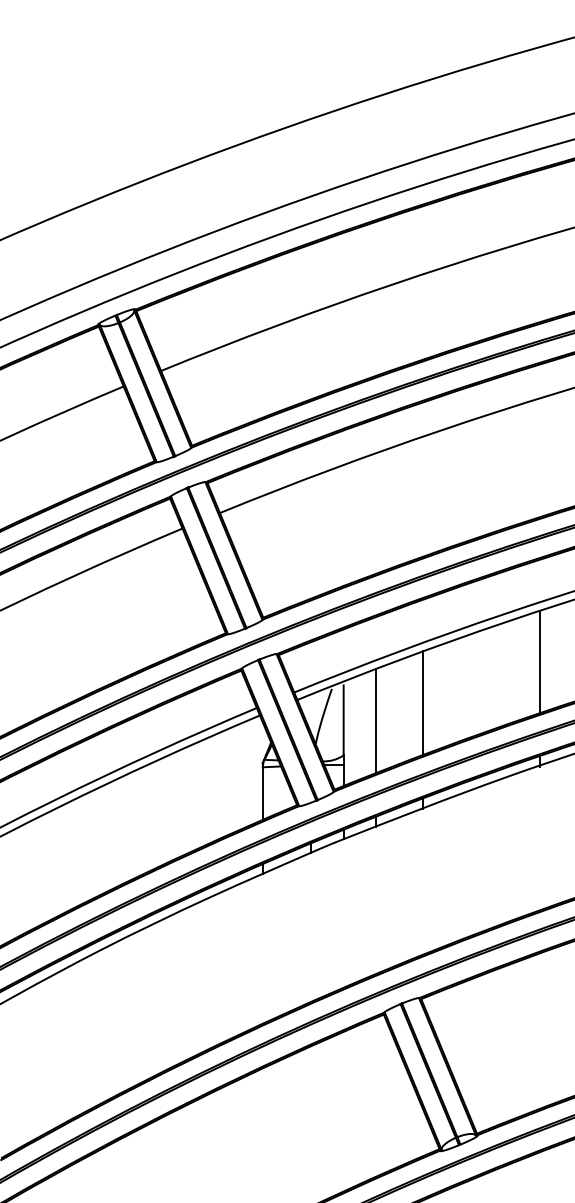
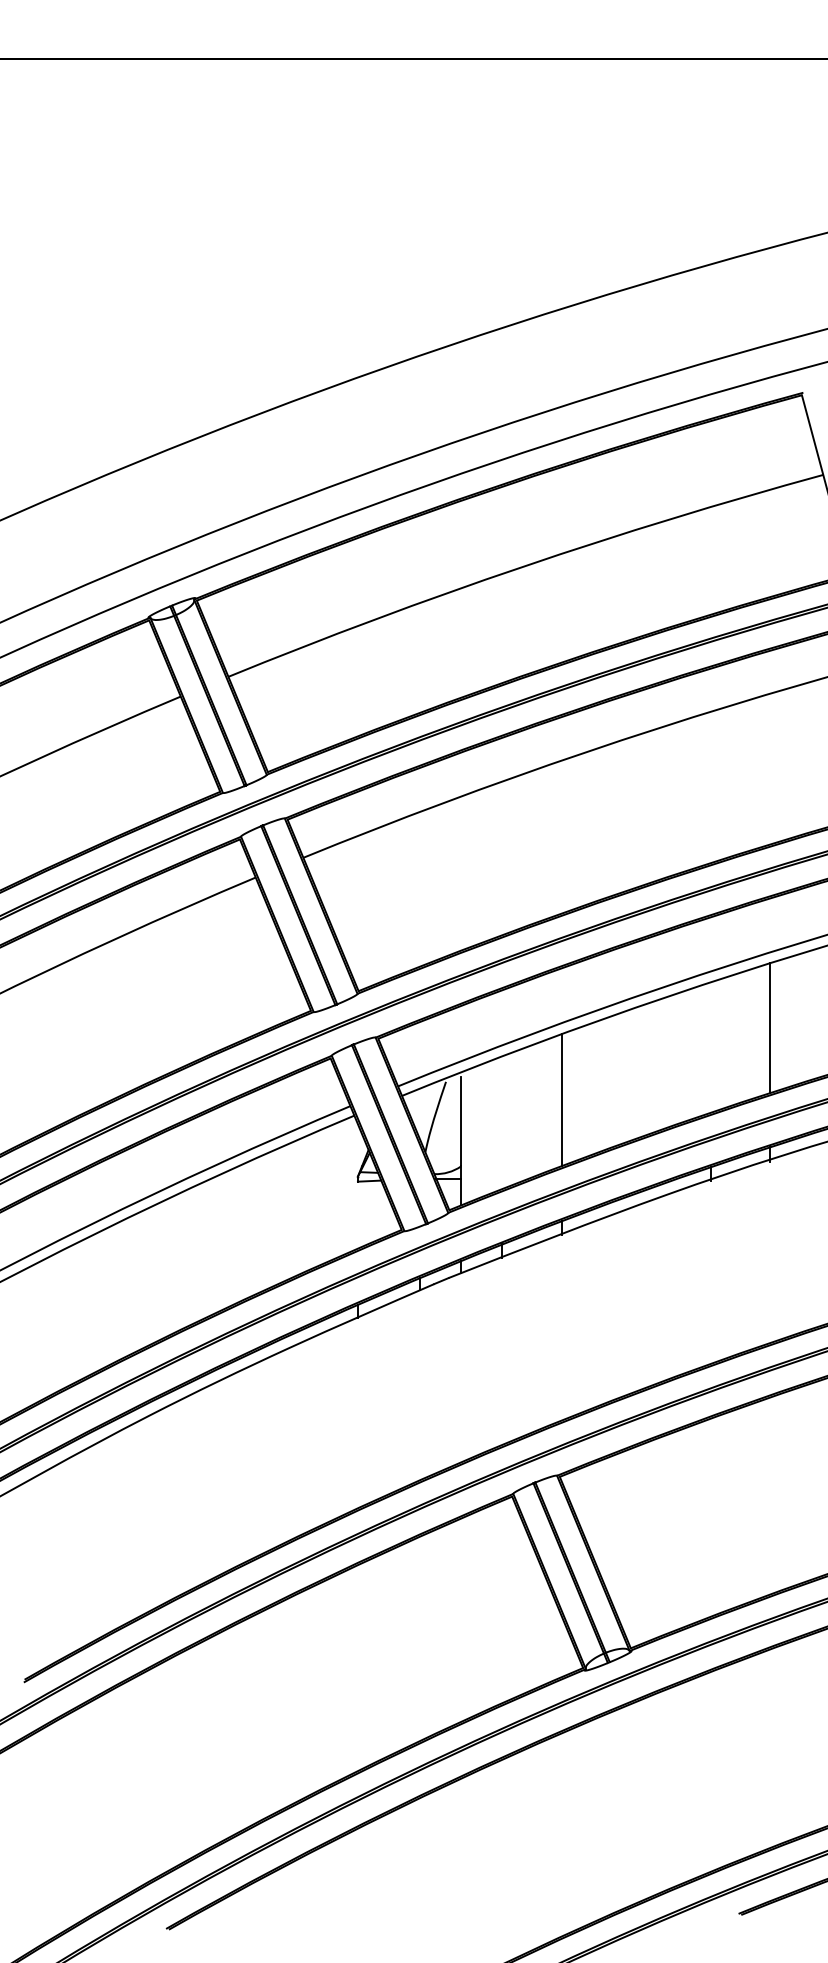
line: (539, 661) -> (710, 1047), removed
line: (376, 720) -> (502, 1122), removed
line: (262, 793) -> (357, 1214), removed

